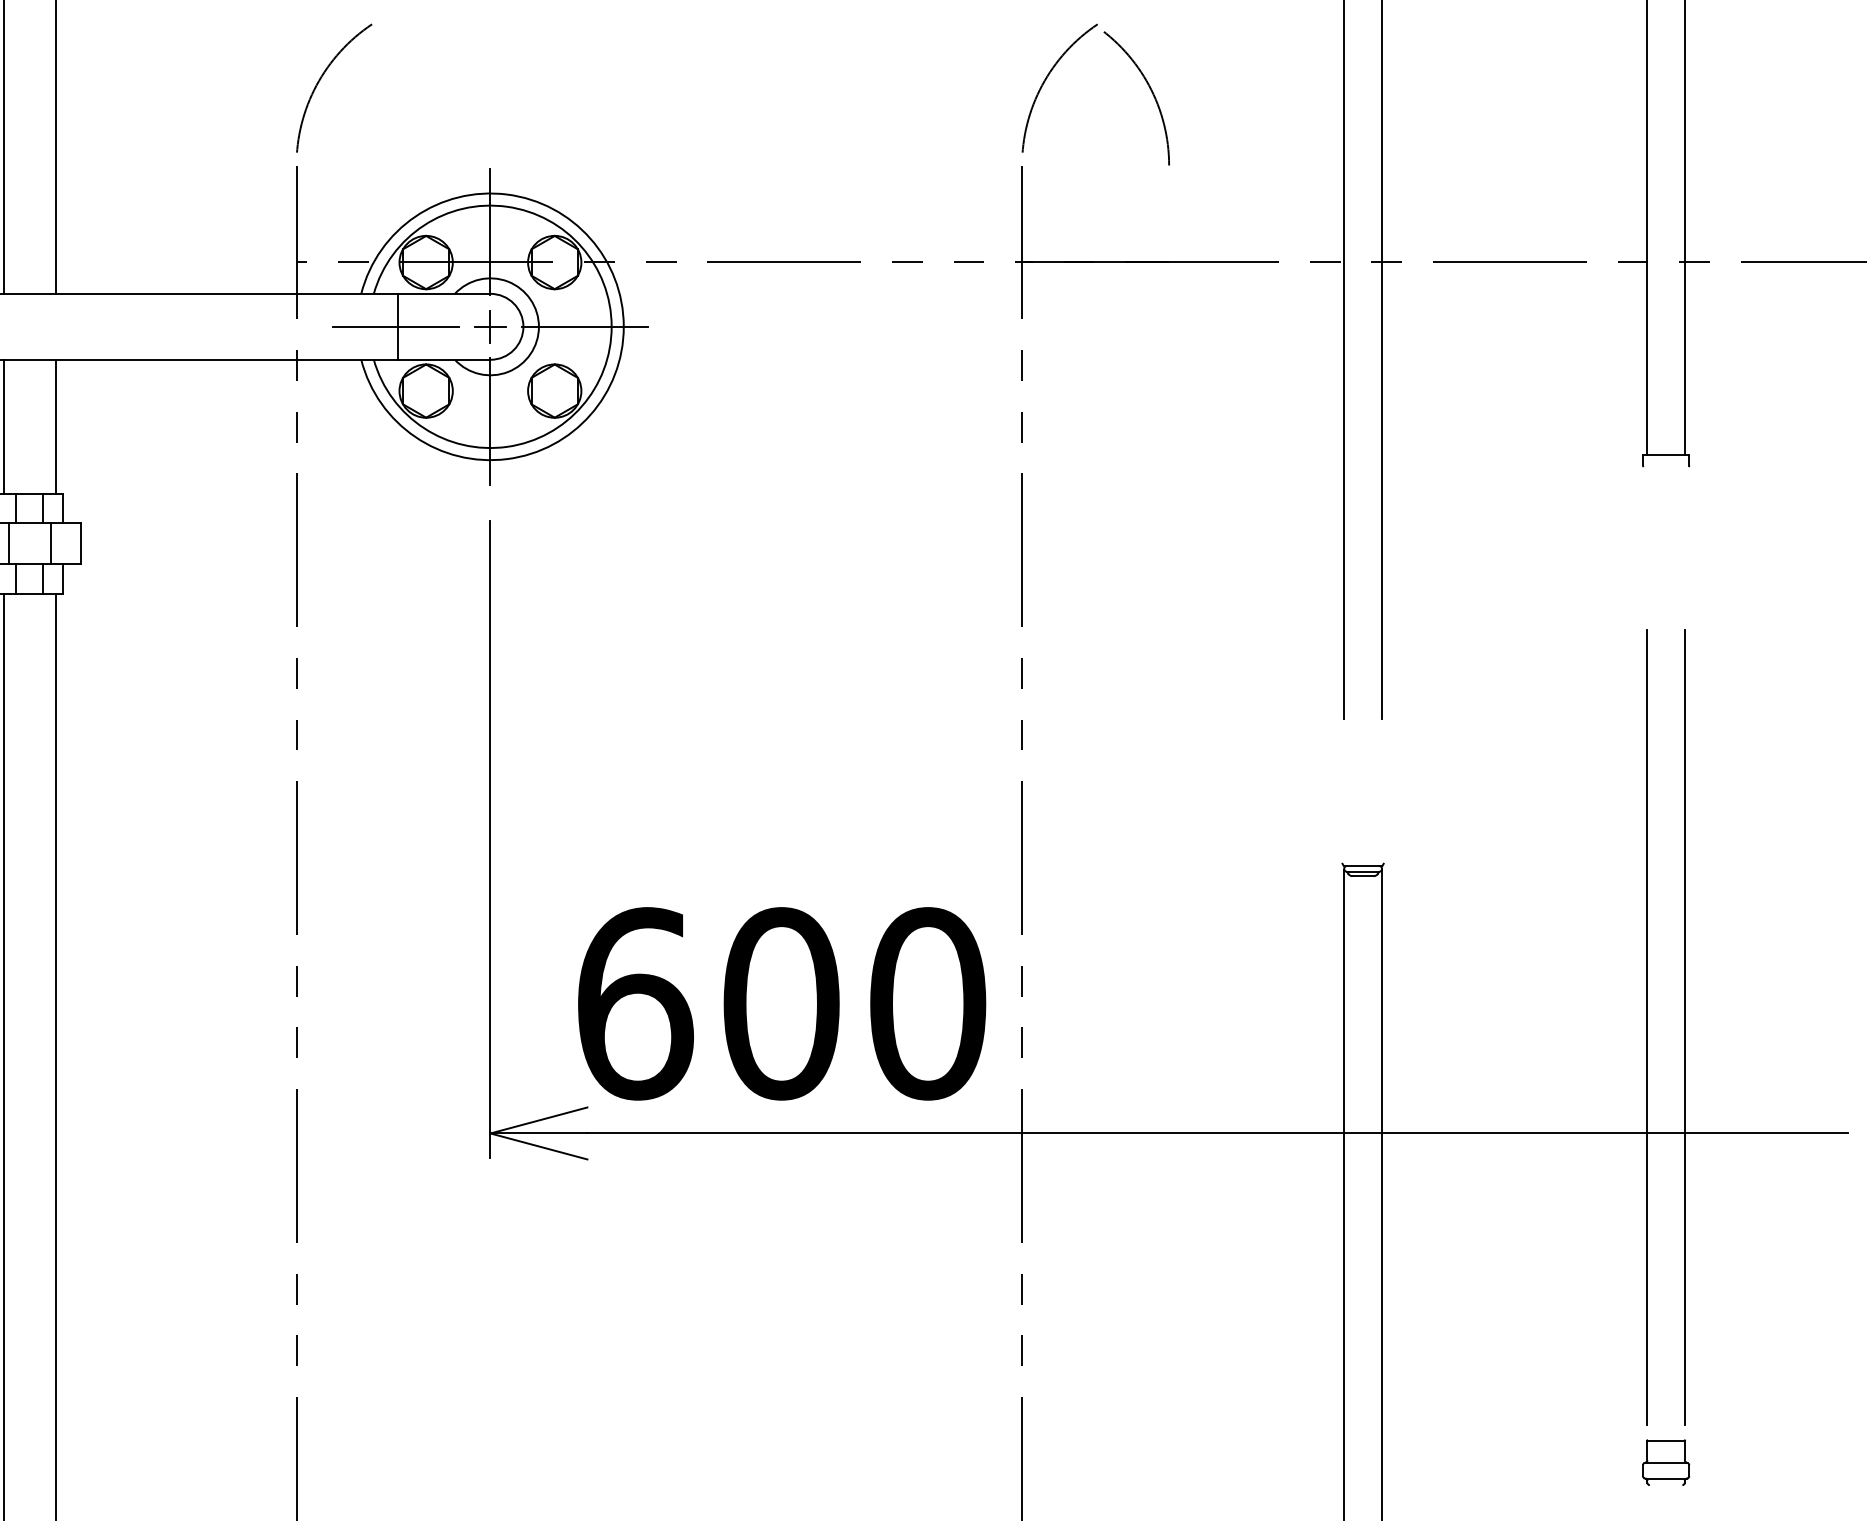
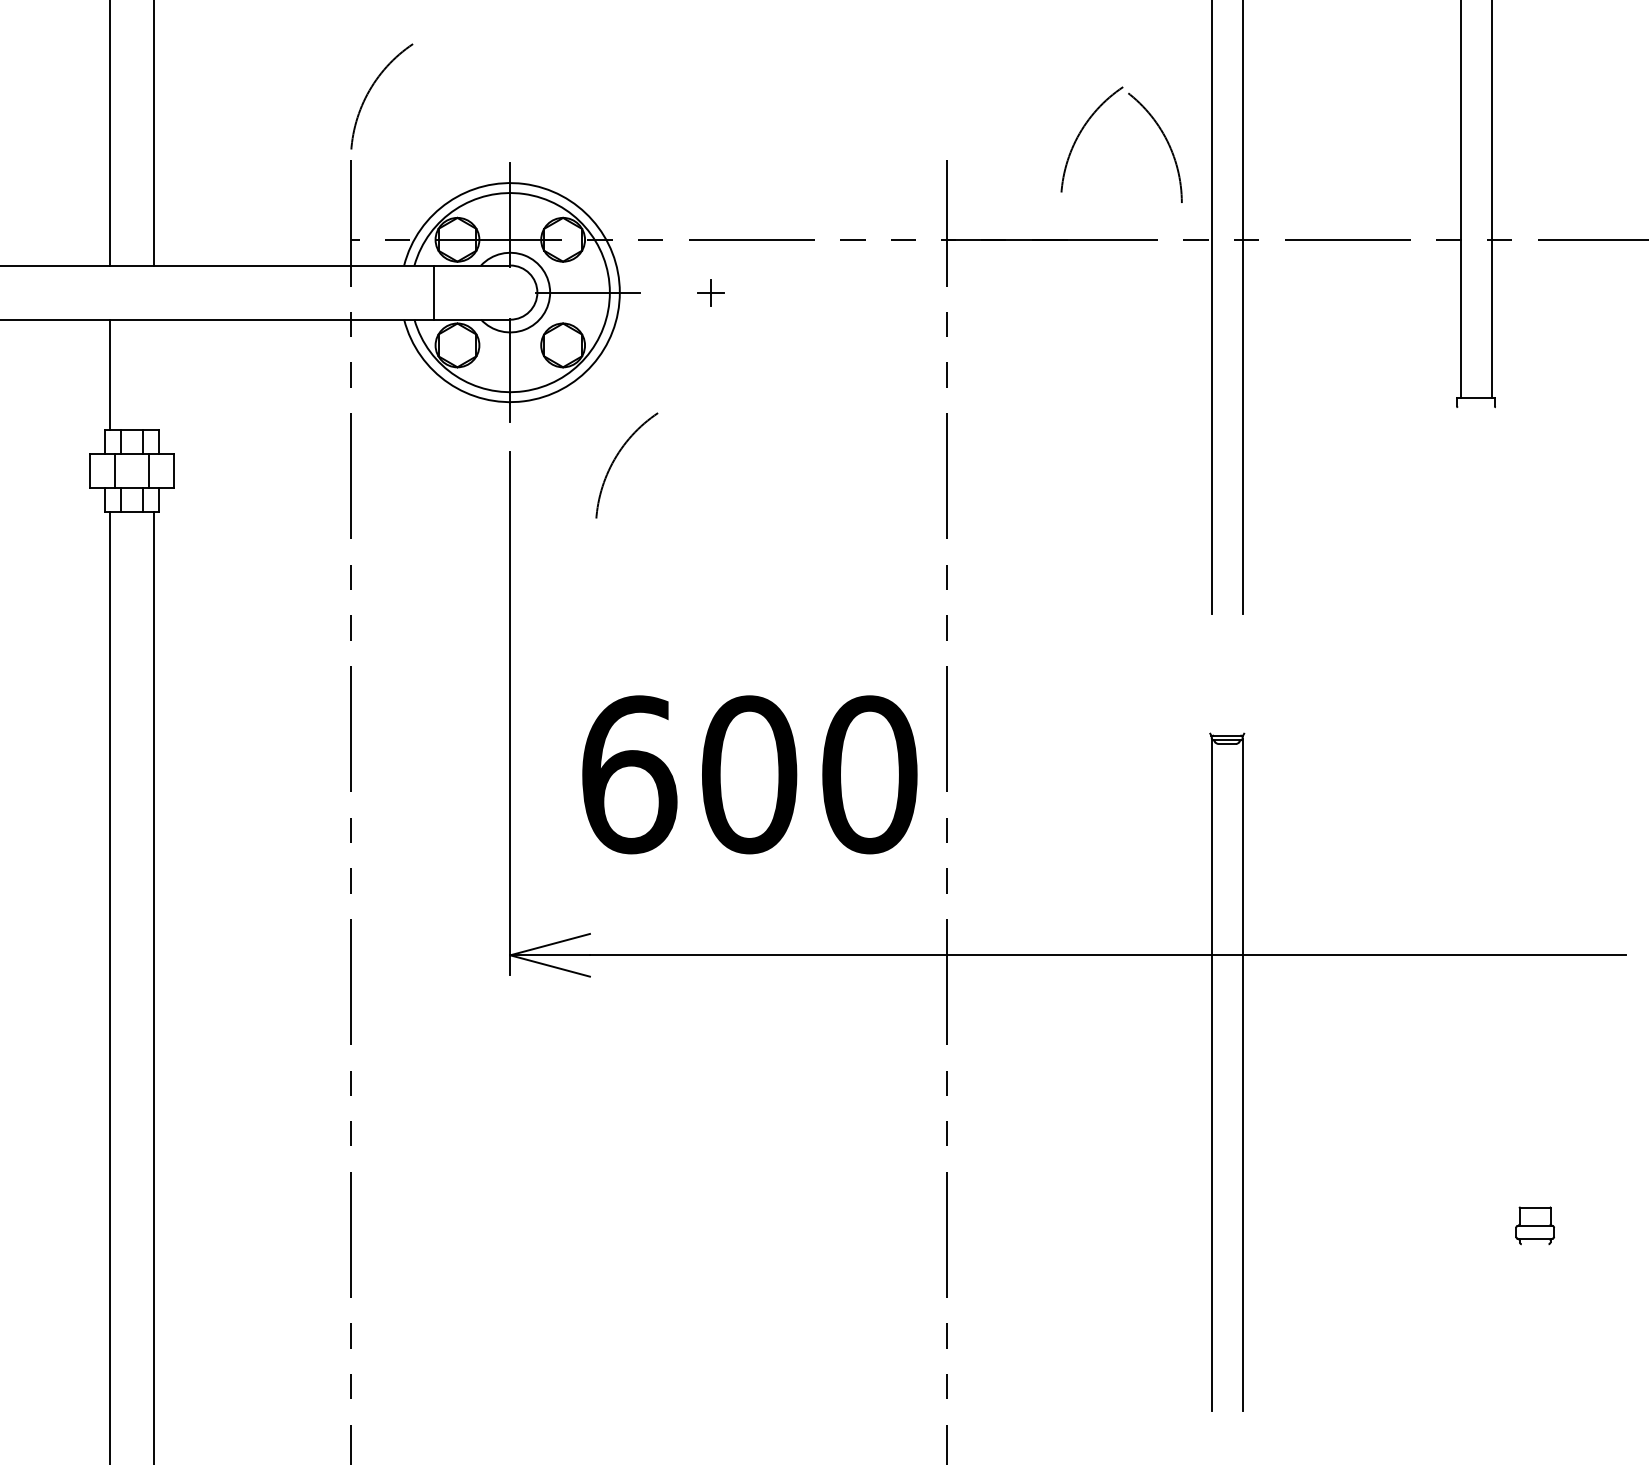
part: (1057, 63) -> (1090, 119), moved
line: (395, 326) -> (432, 292), removed
part: (489, 326) -> (710, 292), moved
line: (56, 426) -> (153, 374), removed
arc: (618, 531) -> (615, 460), added
text: (781, 1003) -> (749, 774), moved
line: (1647, 1026) -> (1460, 867), removed
line: (1684, 1026) -> (1491, 867), removed
part: (1665, 1462) -> (1534, 1225), moved

